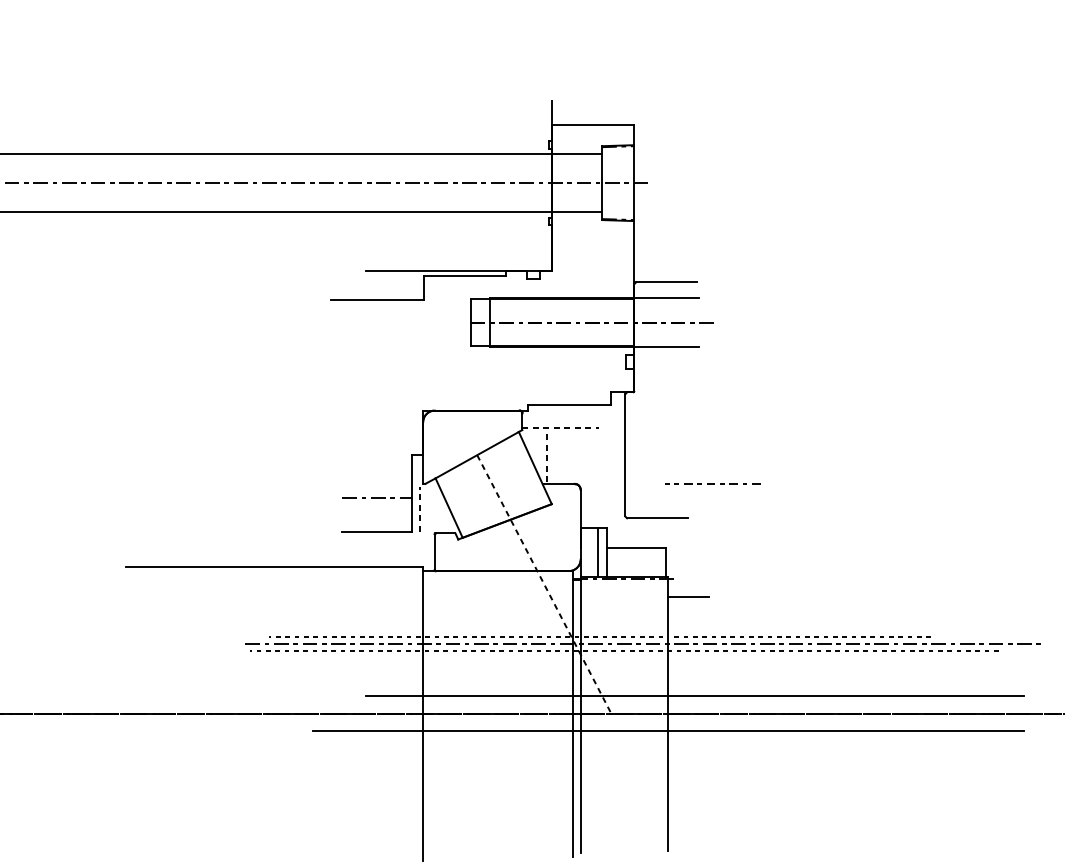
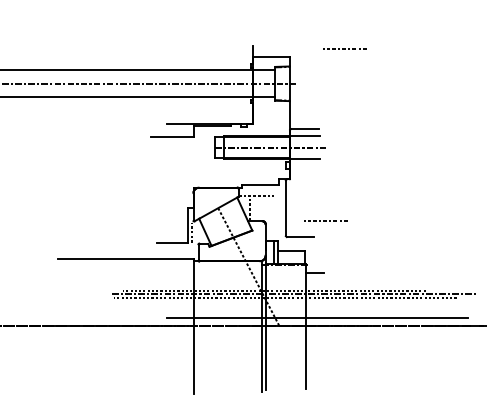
line: (753, 105) -> (344, 48), added
line: (377, 497) -> (172, 227), removed
line: (668, 731) -> (305, 334), removed

